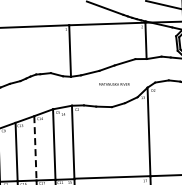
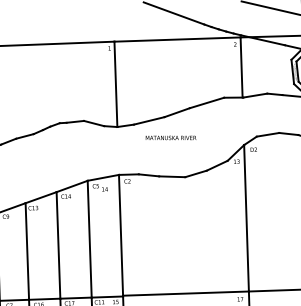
text: (114, 84) -> (171, 138), moved
line: (35, 148) -> (58, 245), dashed -> solid

